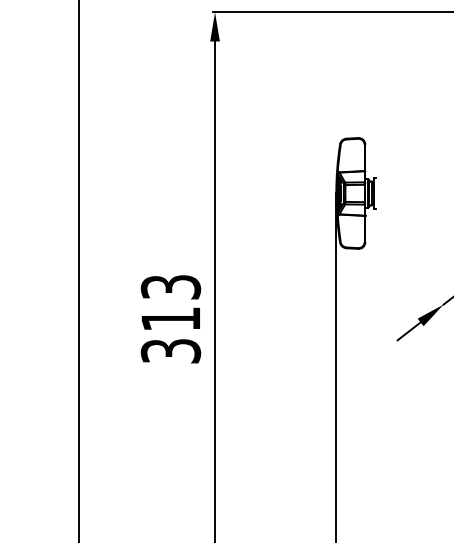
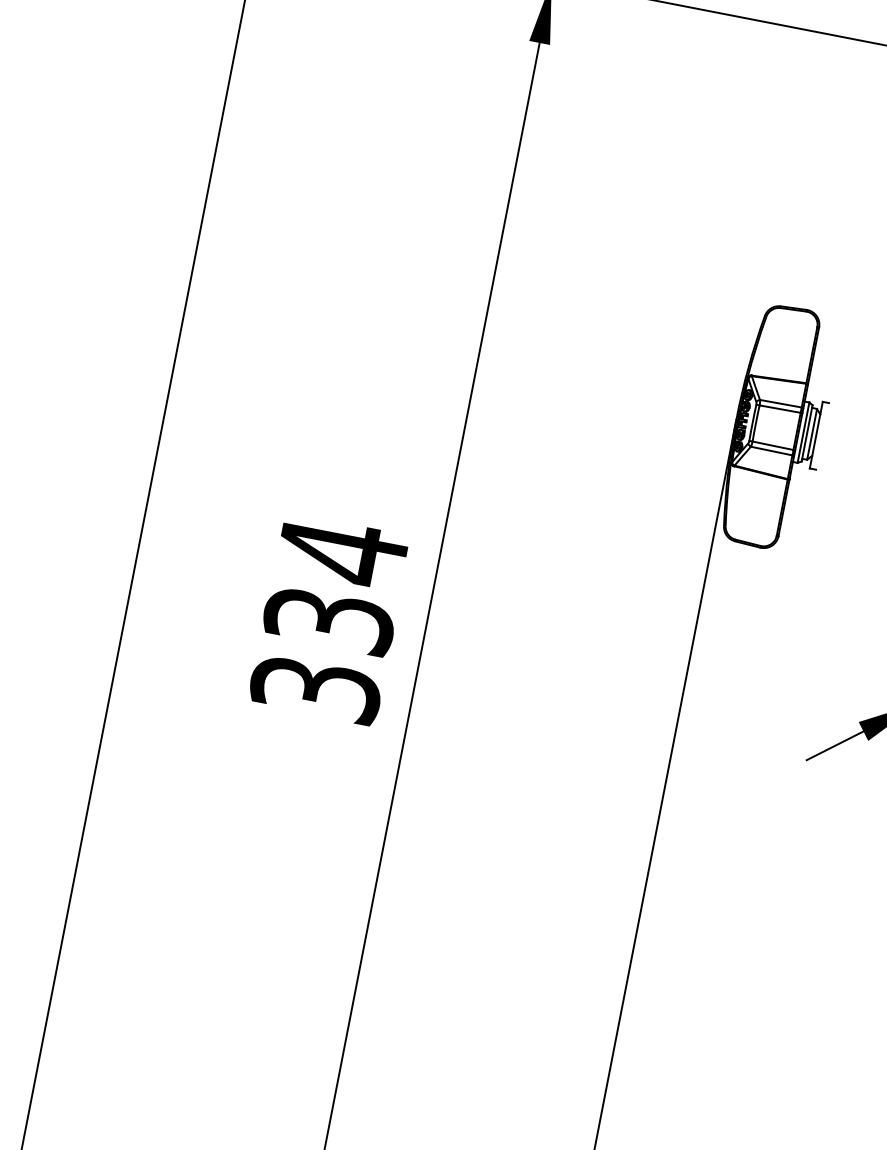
text: (170, 302) -> (335, 584), 313 -> 334

